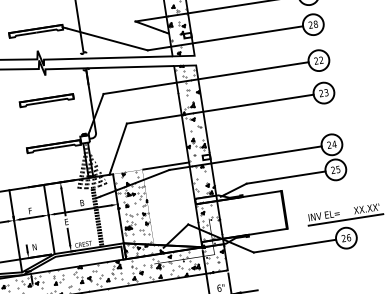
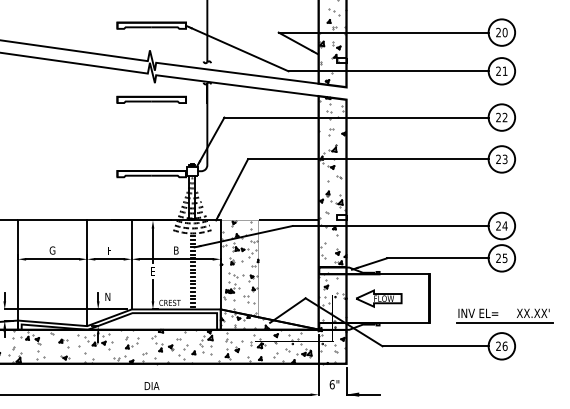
text: (315, 23) -> (504, 70), 28 -> 21
part: (46, 100) -> (151, 99), moved
part: (245, 215) -> (379, 298), added

